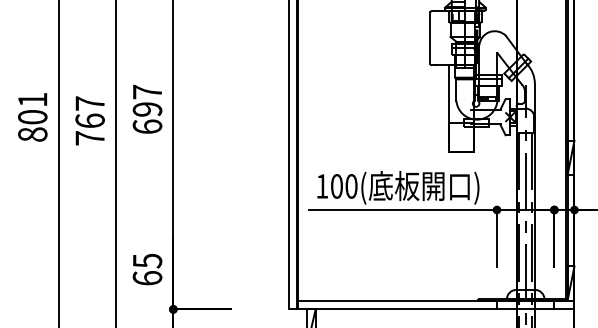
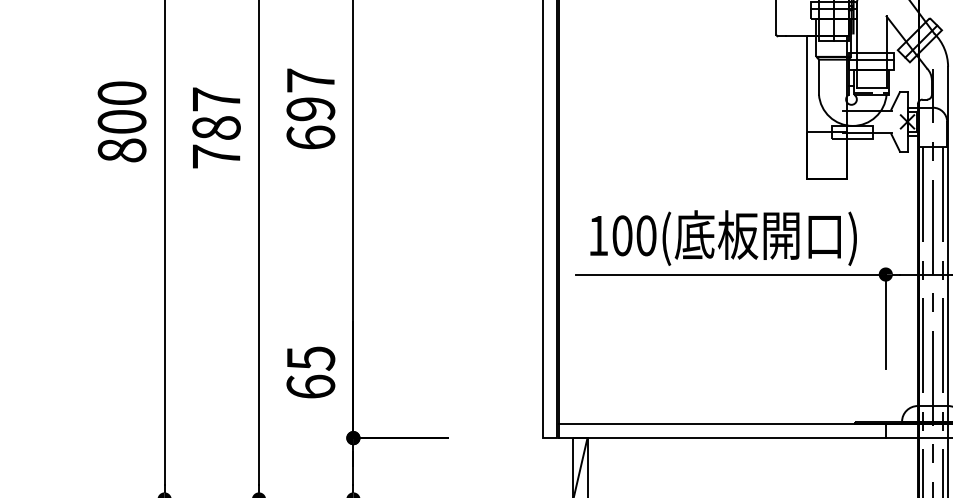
text: (32, 99) -> (121, 92), 801 -> 800
text: (89, 120) -> (215, 127), 767 -> 787

